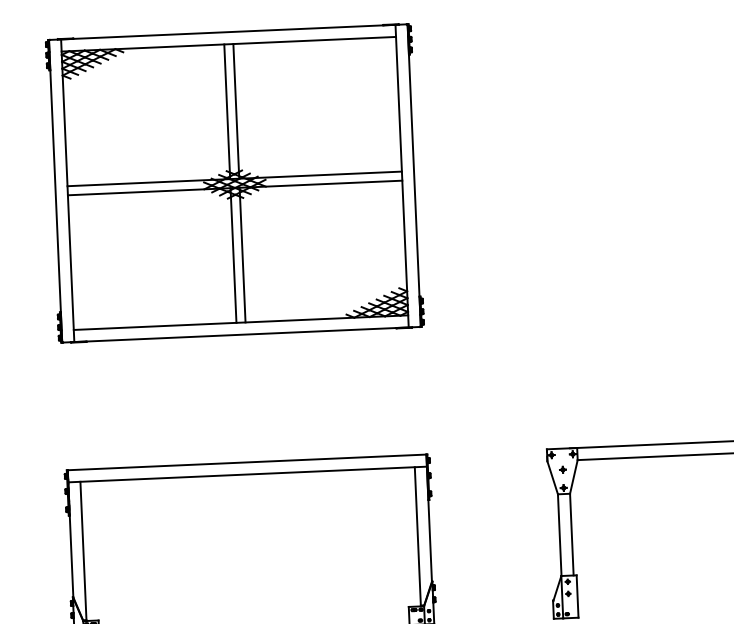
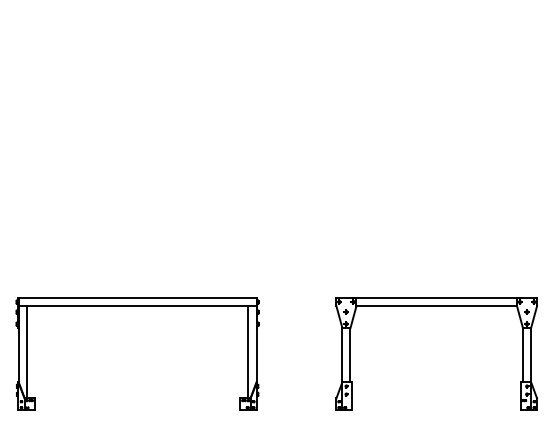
part: (234, 182) -> (137, 112), removed

